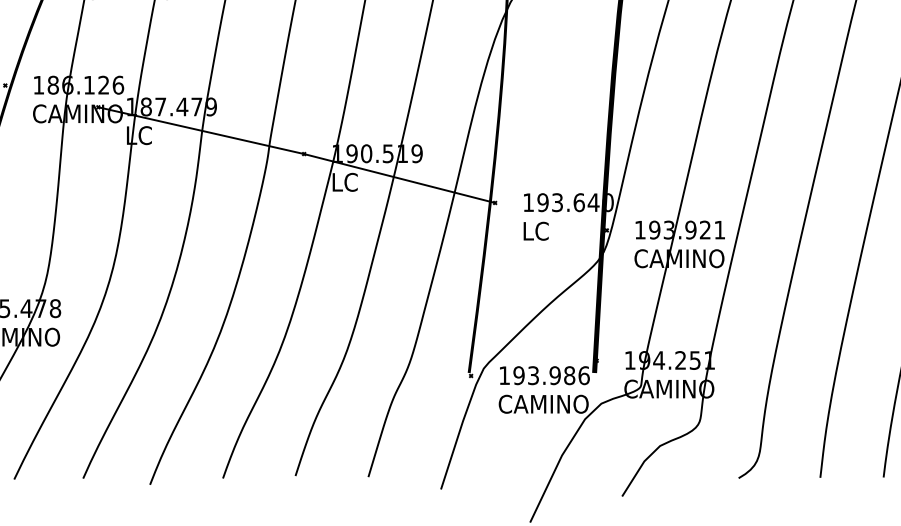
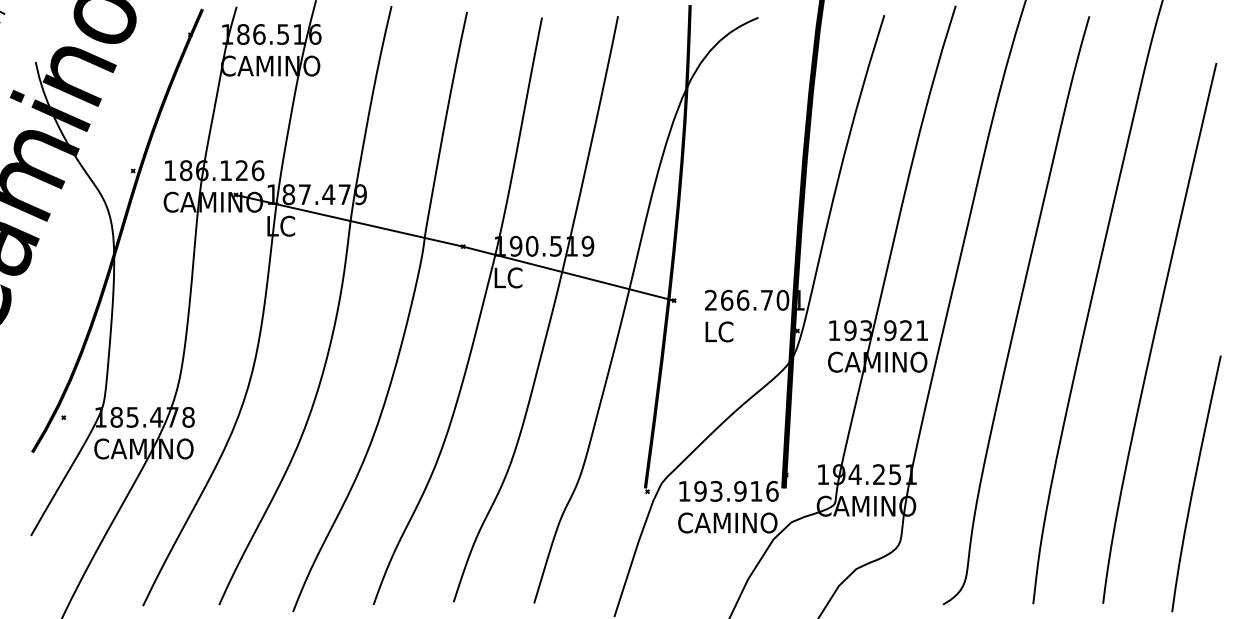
text: (568, 201) -> (755, 299), 193.640 -> 266.701
text: (569, 374) -> (756, 490), 193.986 -> 193.916

